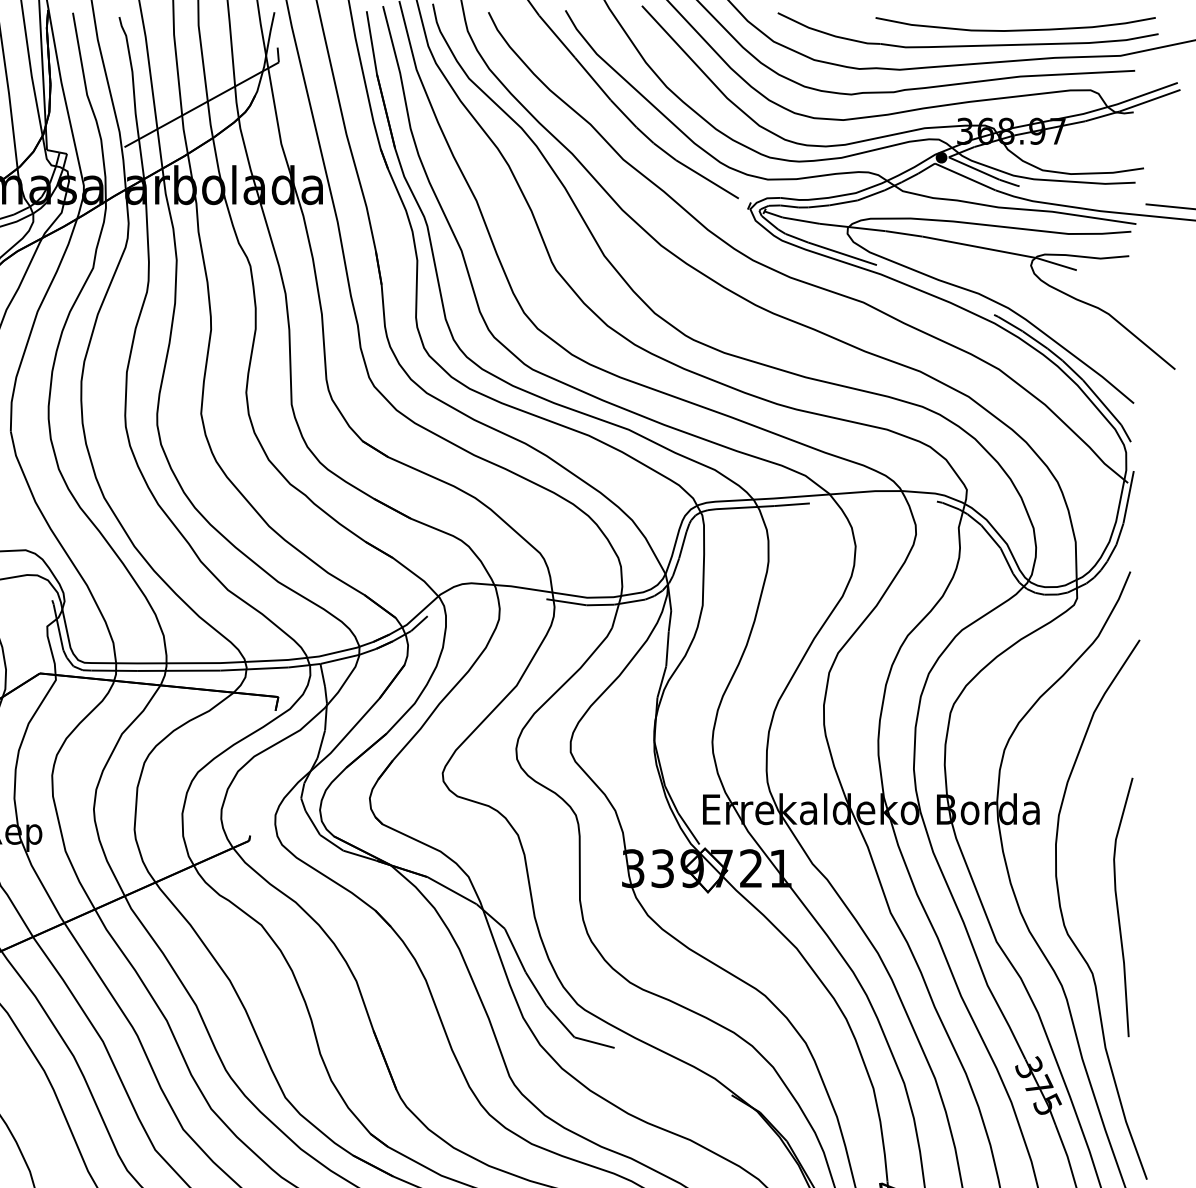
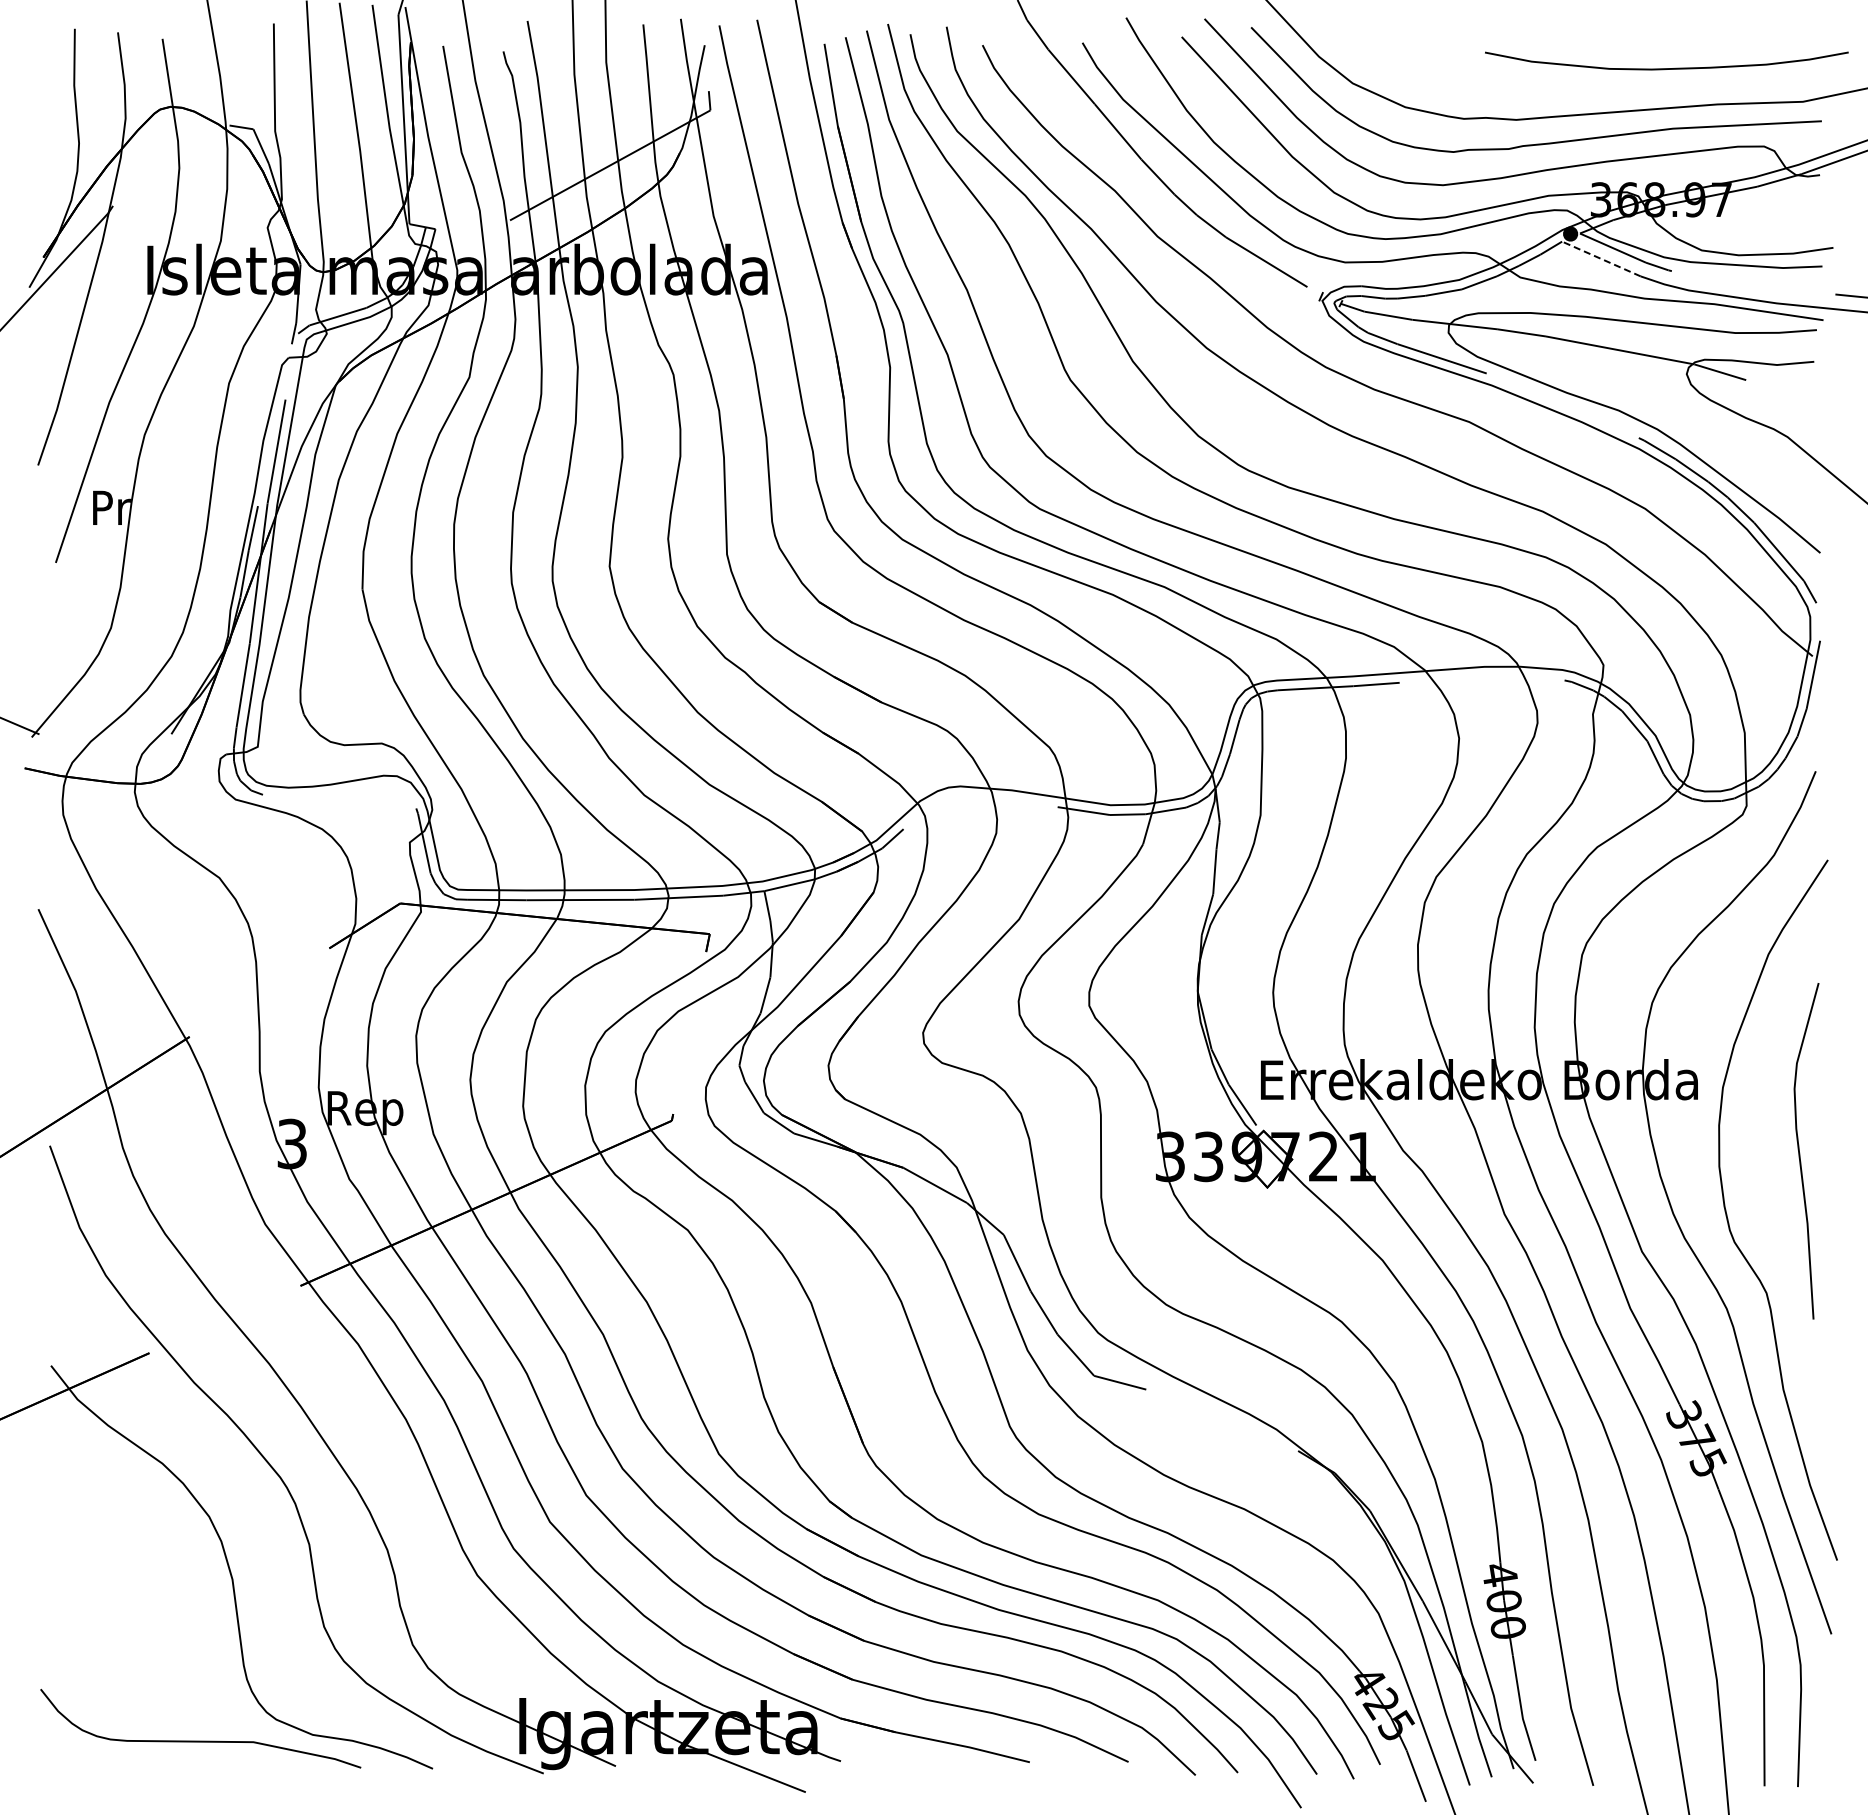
part: (968, 45) -> (1605, 88), removed
line: (965, 177) -> (1601, 259), solid -> dashed
curve: (1118, 909) -> (1800, 1153), moved

